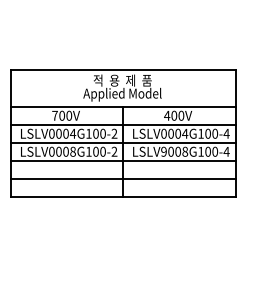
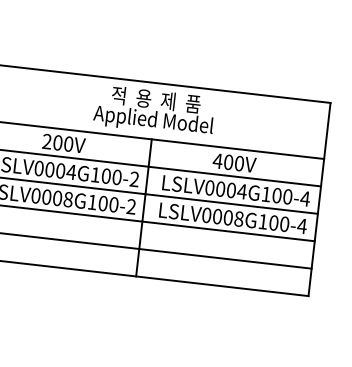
text: (54, 115) -> (46, 141), 700V -> 200V
text: (163, 151) -> (206, 214), LSLV9008G100-4 -> LSLV0008G100-4

